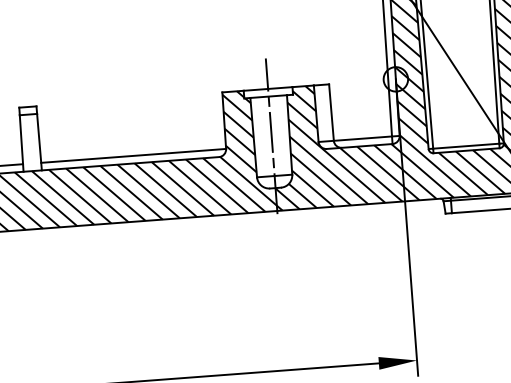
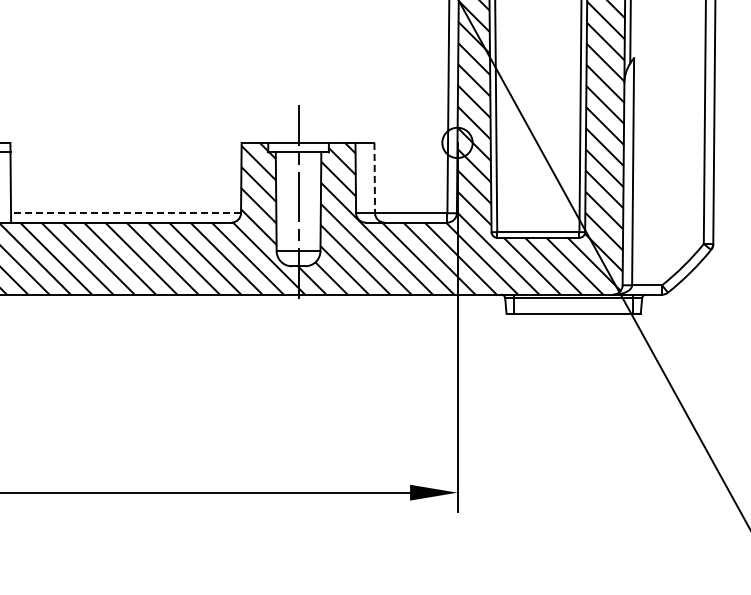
line: (331, 112) -> (374, 178), solid -> dashed
line: (134, 156) -> (126, 213), solid -> dashed

